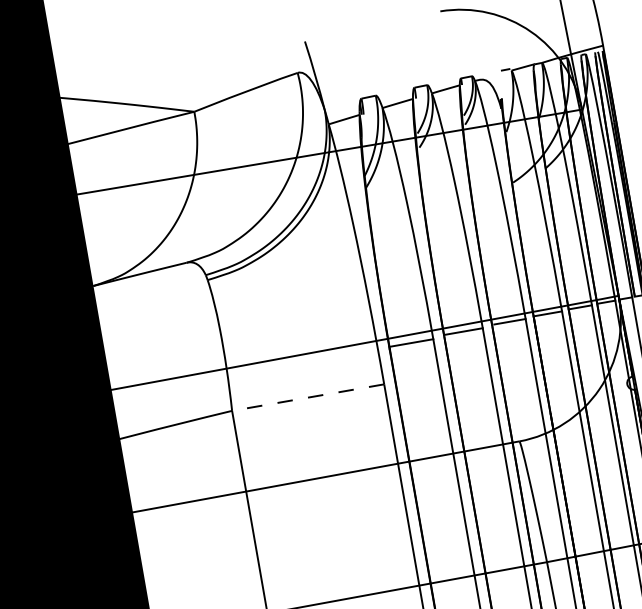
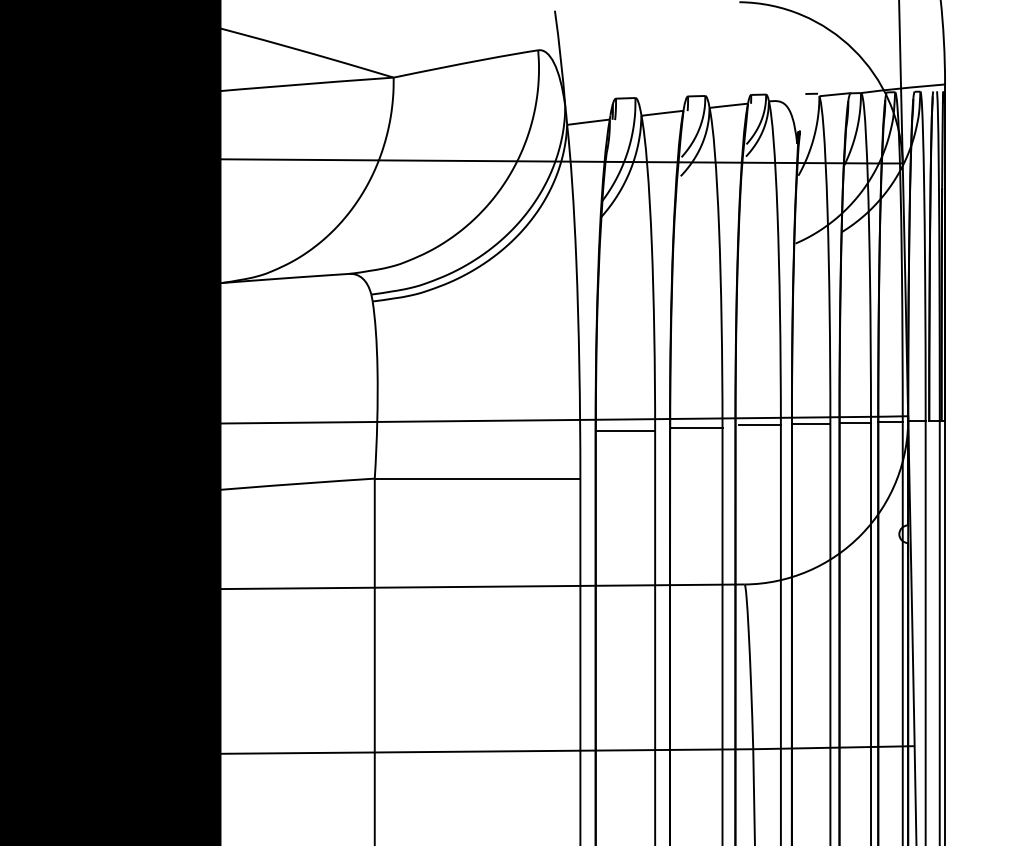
line: (308, 397) -> (477, 478), dashed -> solid

